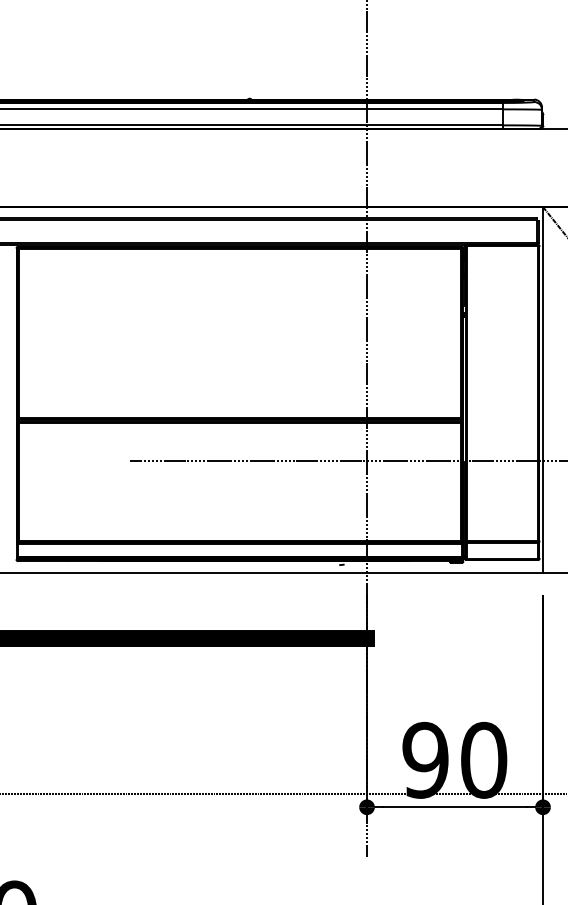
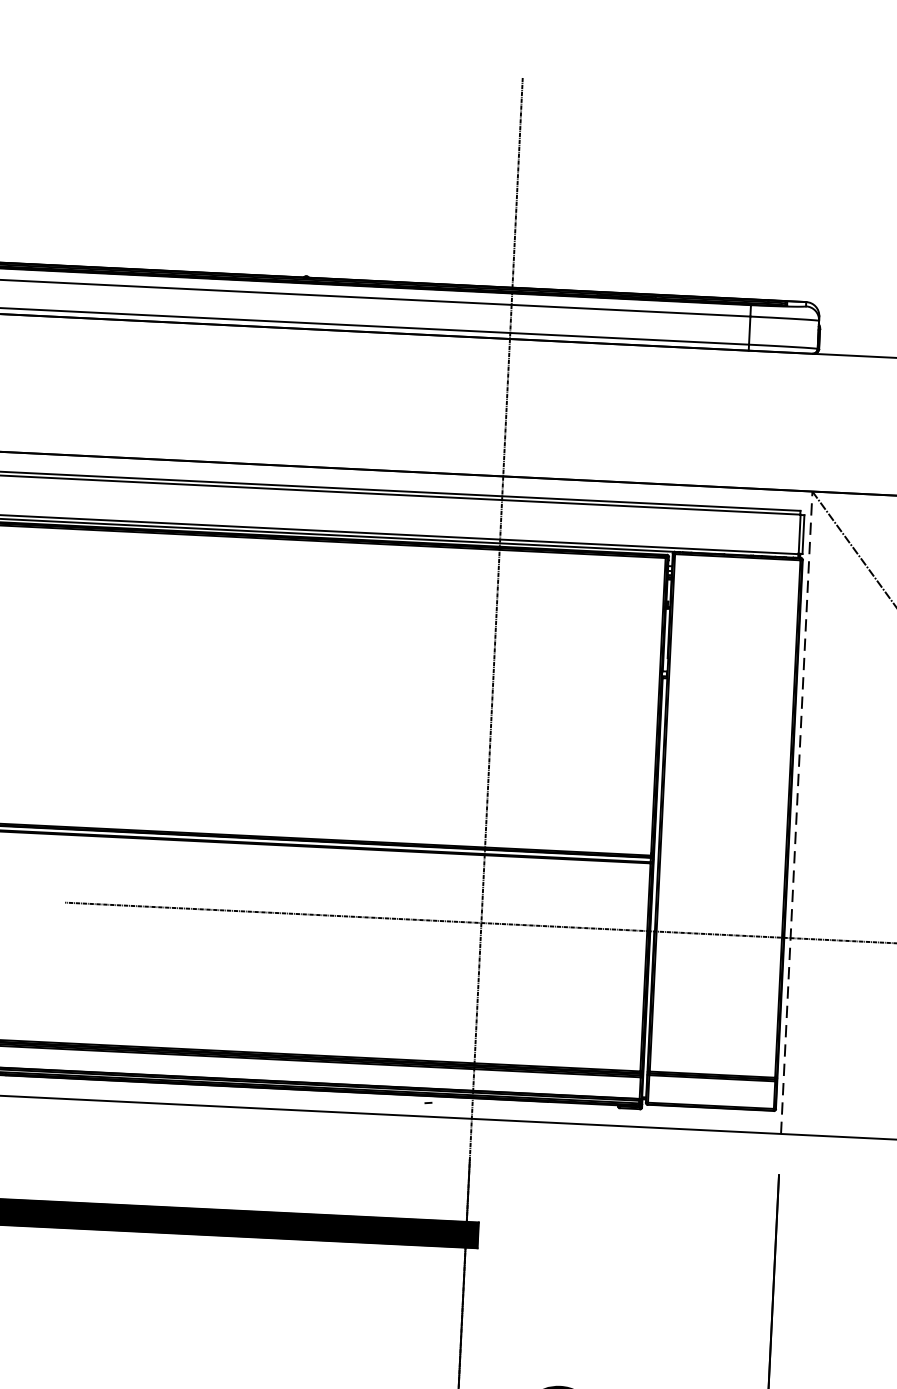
line: (543, 389) -> (797, 812), solid -> dashed

